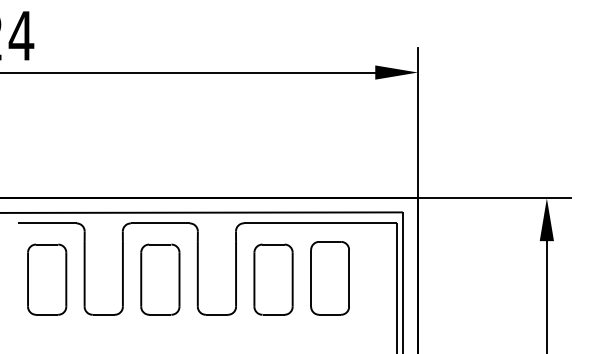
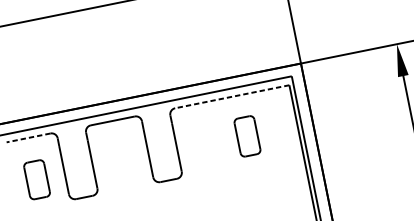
line: (46, 223) -> (28, 138), solid -> dashed
line: (320, 223) -> (232, 96), solid -> dashed
part: (329, 278) -> (247, 136), size x0.7
part: (47, 279) -> (37, 179), size x0.7
part: (160, 279) -> (121, 162), removed
part: (273, 279) -> (205, 145), removed

